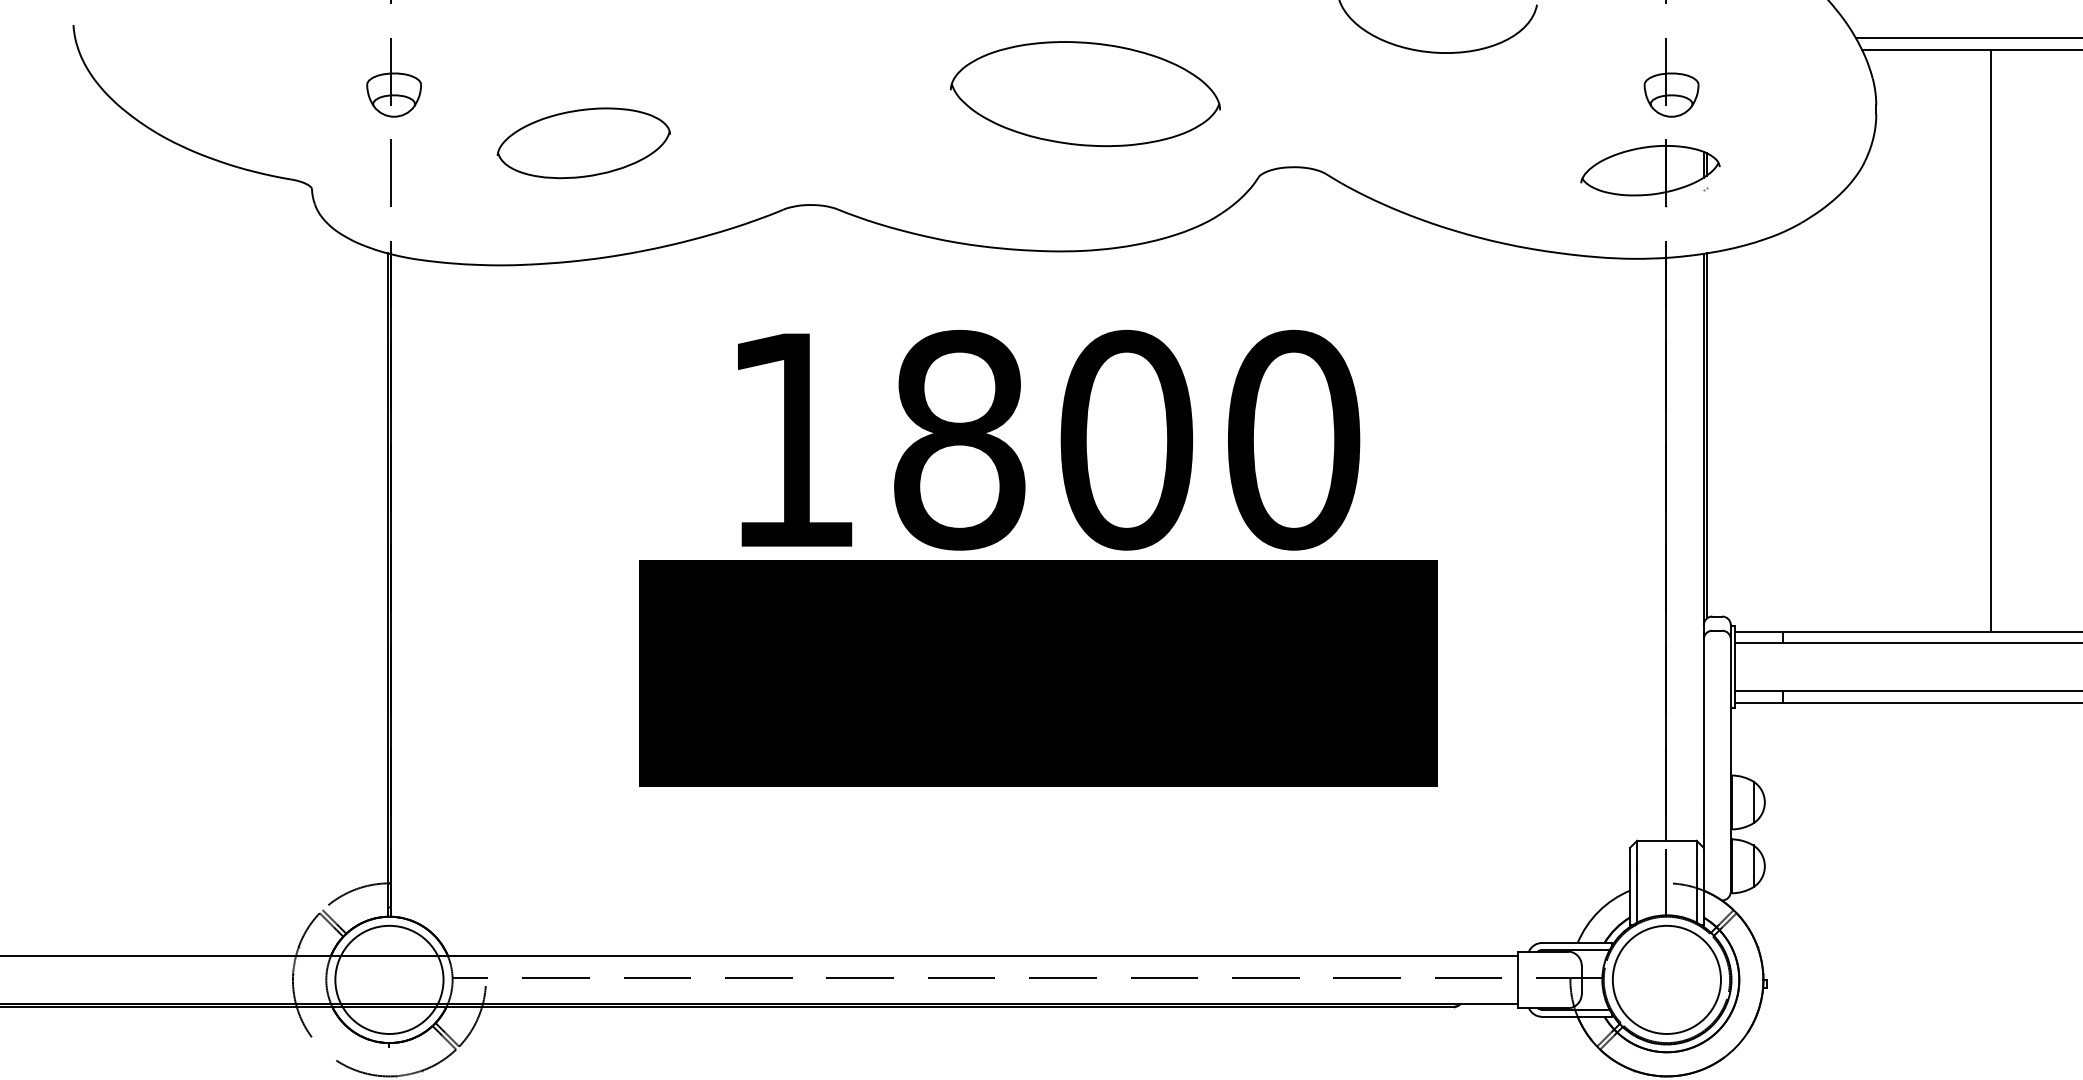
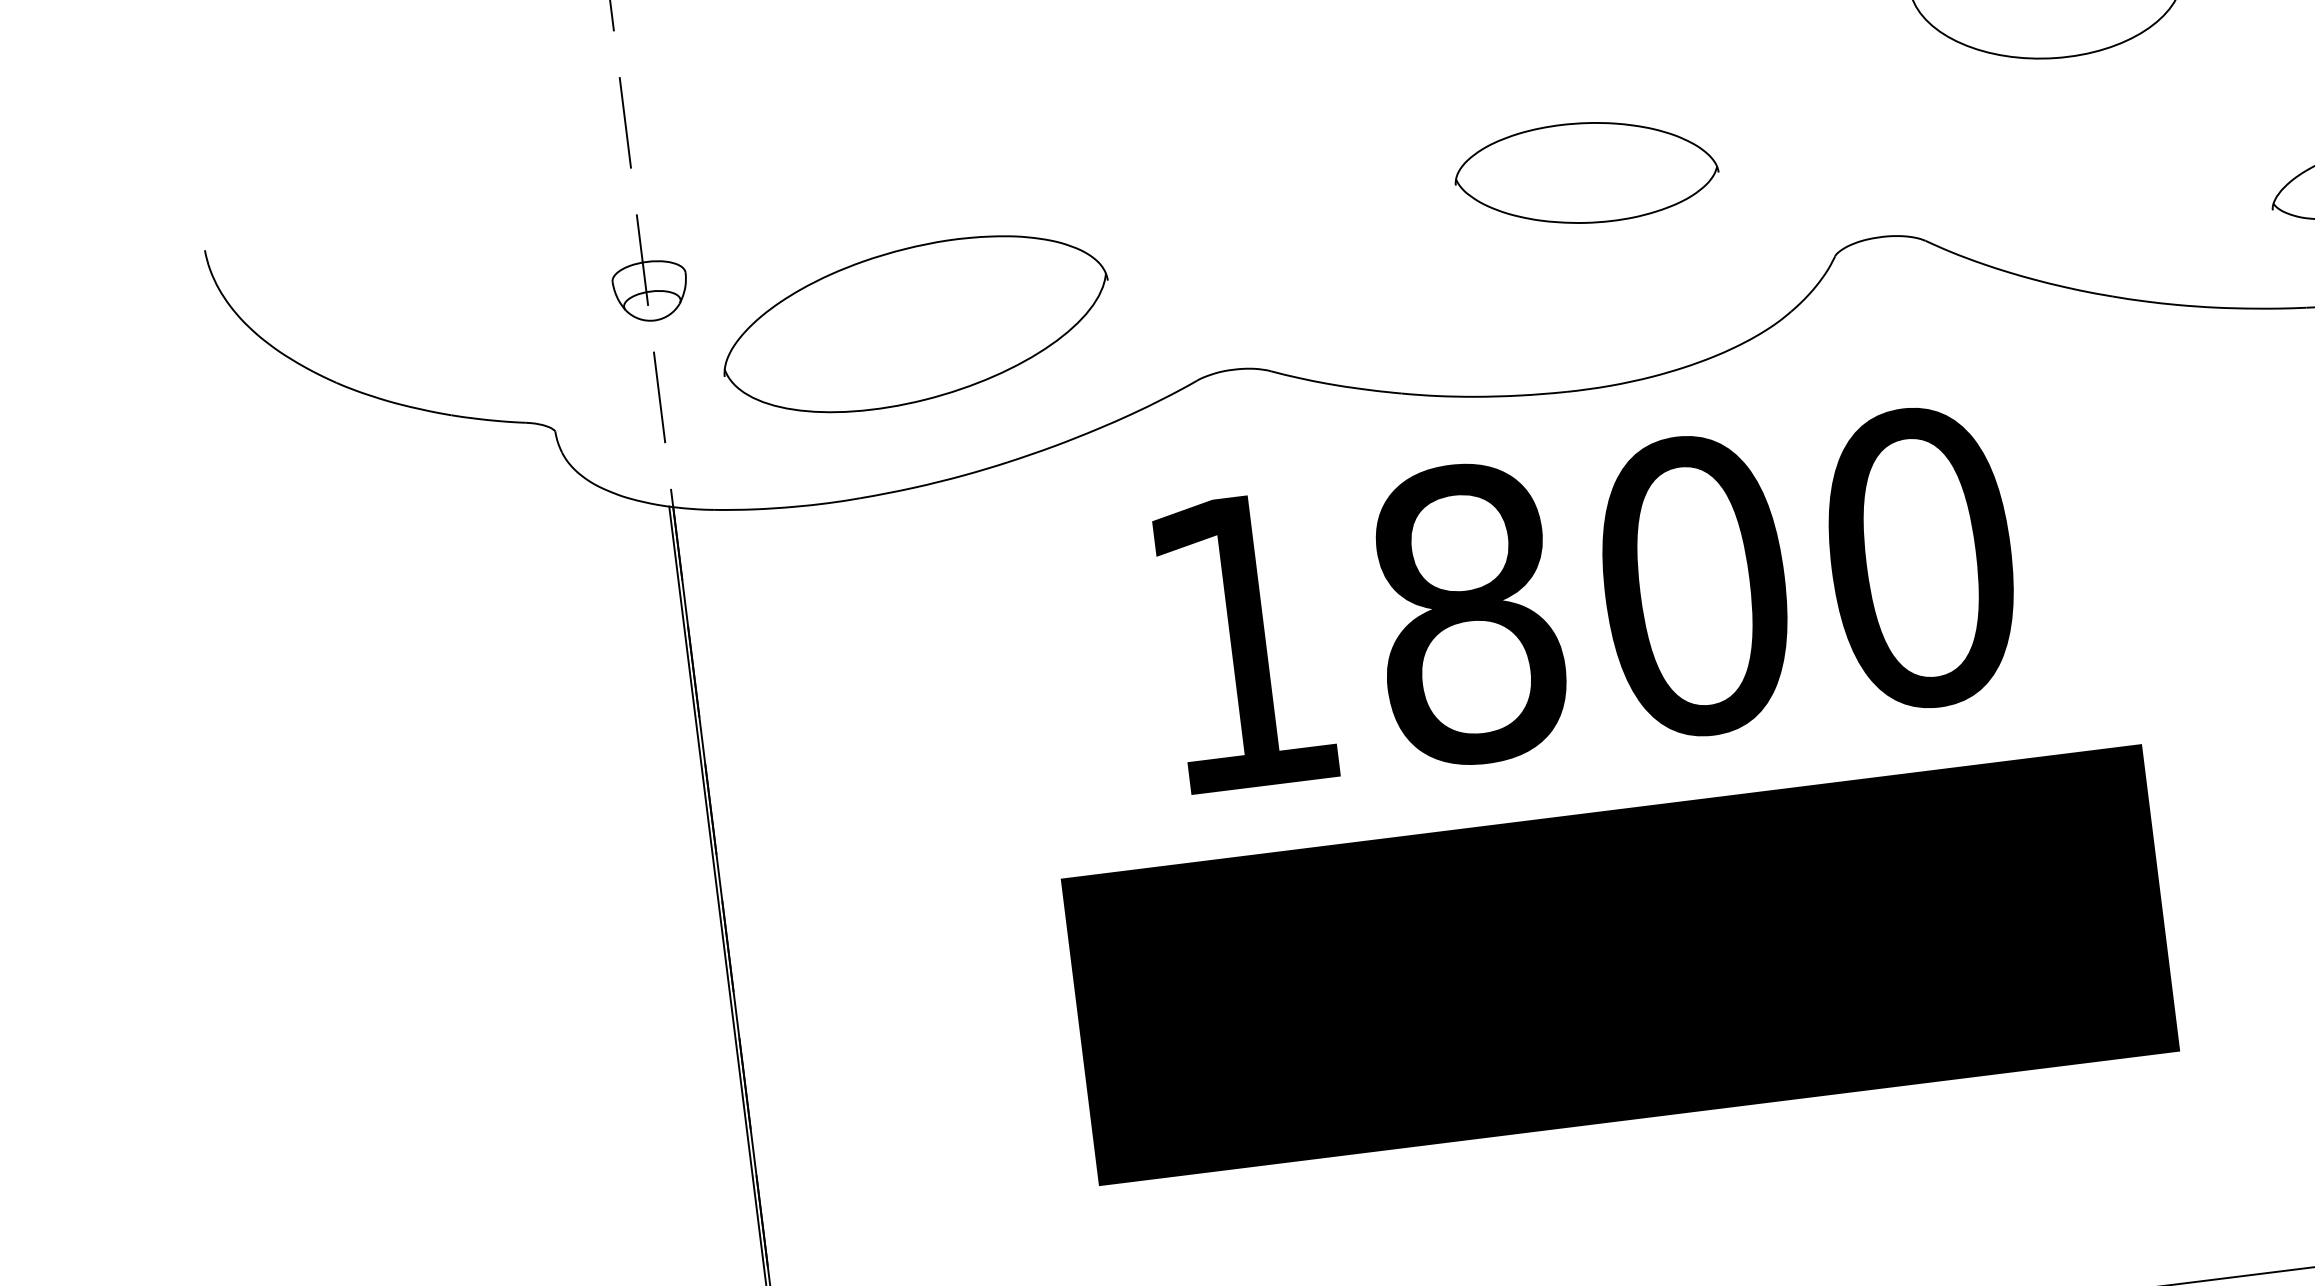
part: (1085, 93) -> (1586, 172), size x0.71
part: (583, 143) -> (915, 324), size x1.67
text: (1049, 439) -> (1590, 598), moved

